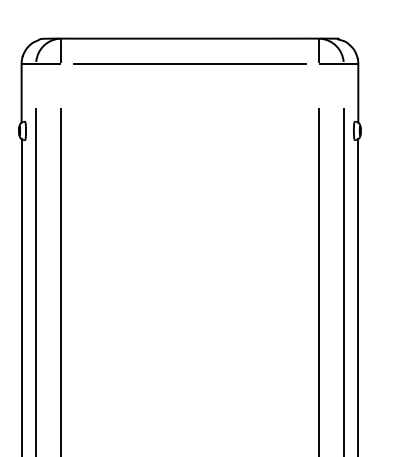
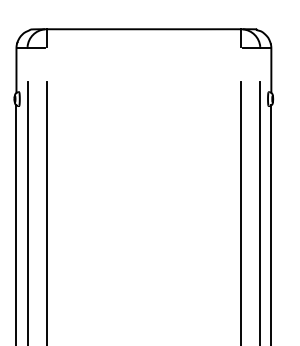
line: (189, 64) -> (143, 48), removed

